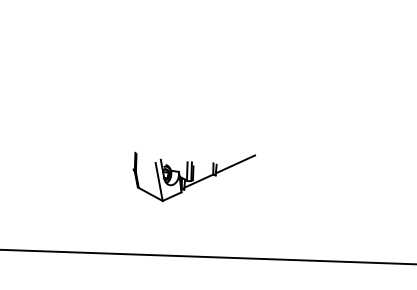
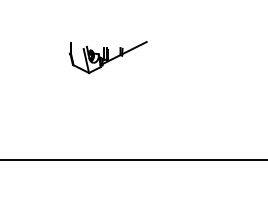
part: (192, 177) -> (107, 57), moved

